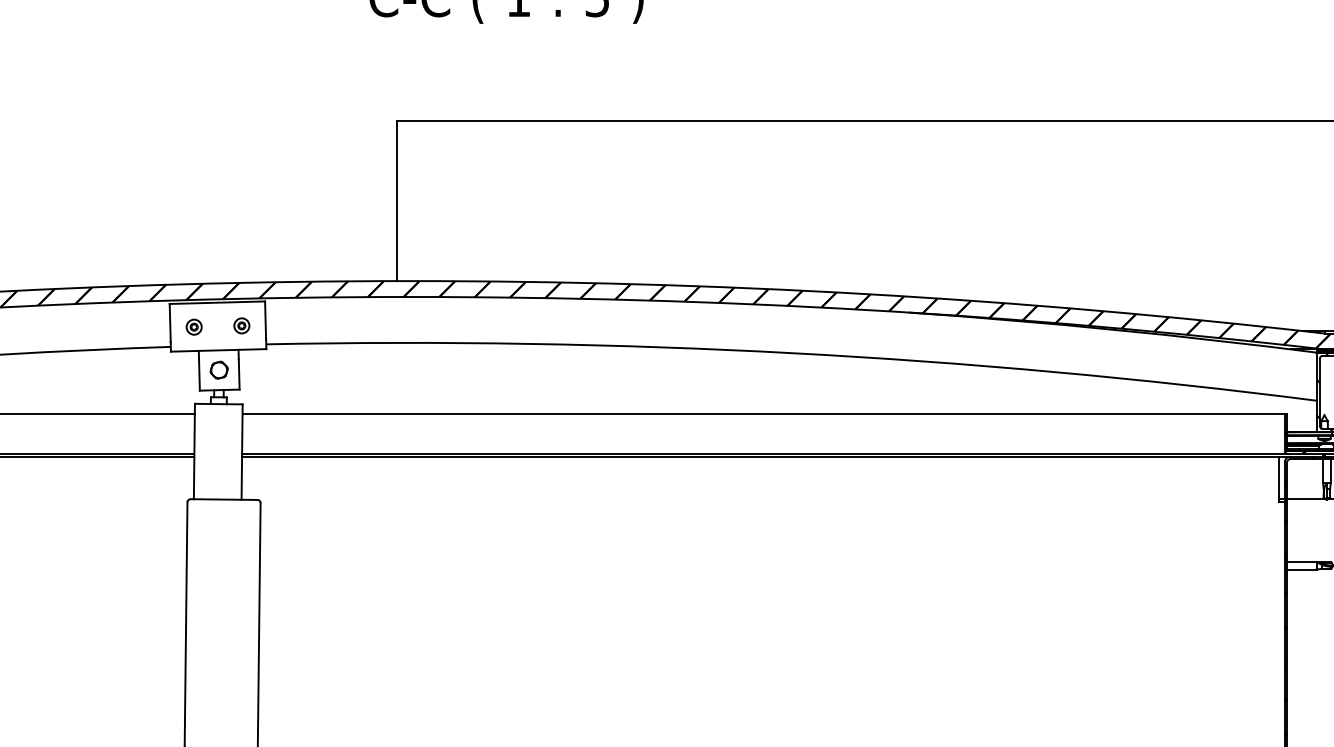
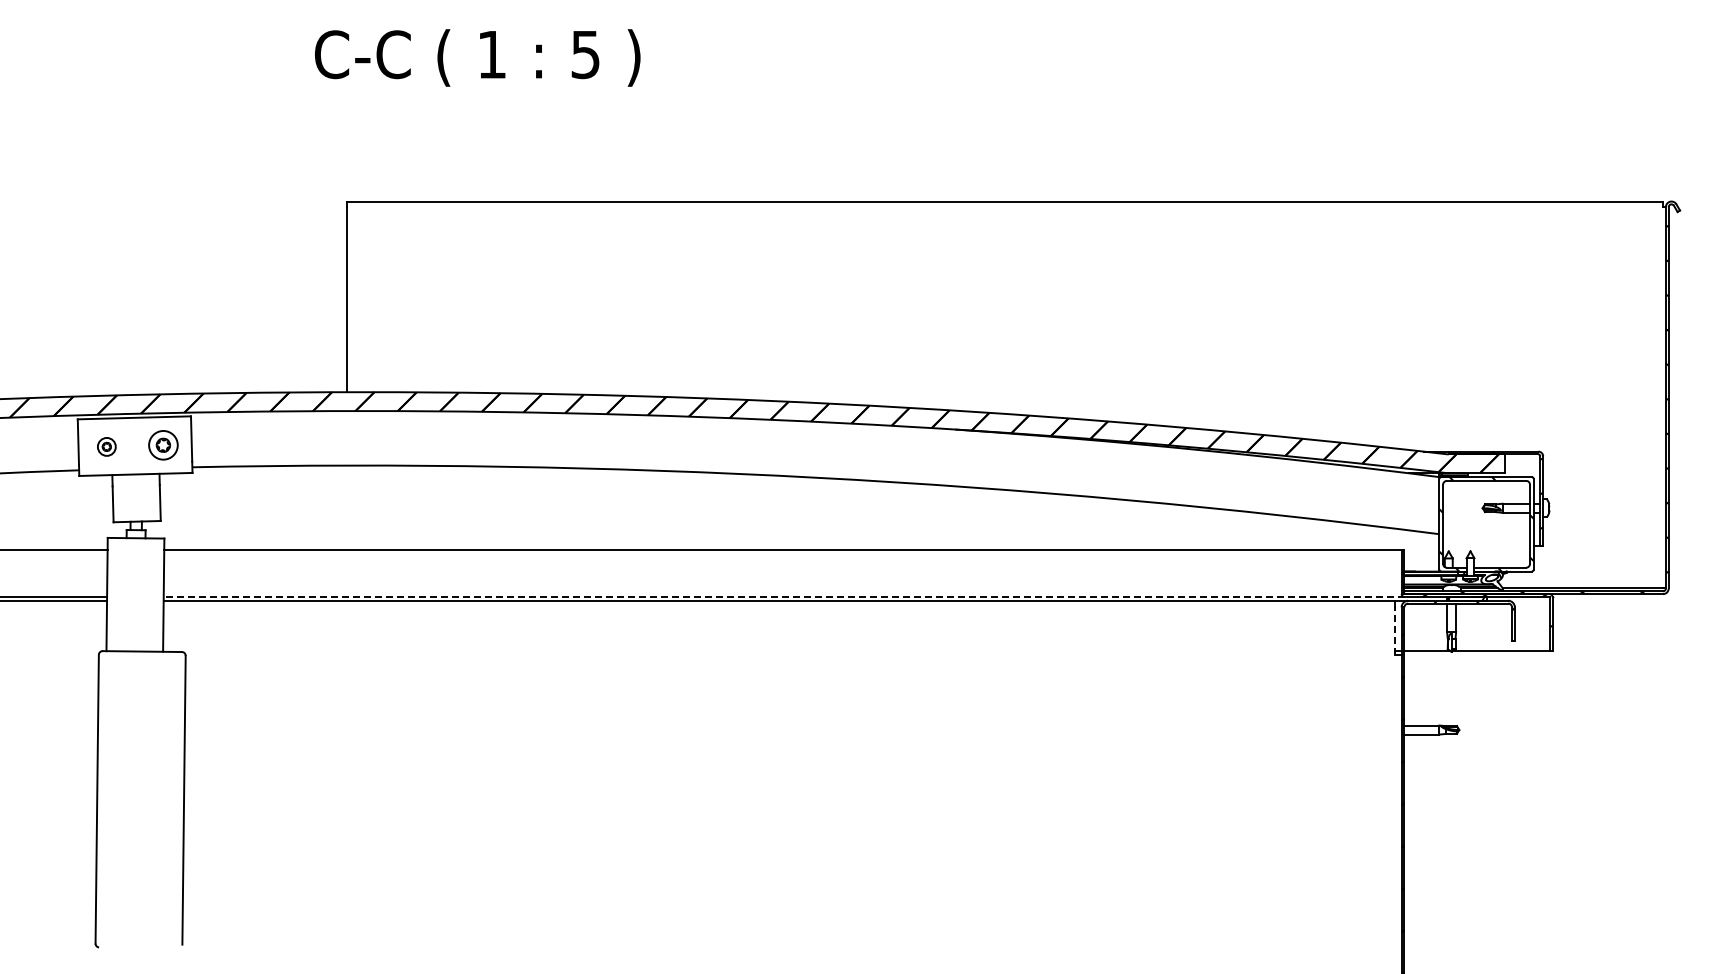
part: (241, 326) -> (163, 445), size x1.6
part: (219, 369) -> (136, 497), removed
line: (764, 453) -> (783, 596), solid -> dashed
line: (1279, 481) -> (1395, 630), solid -> dashed

